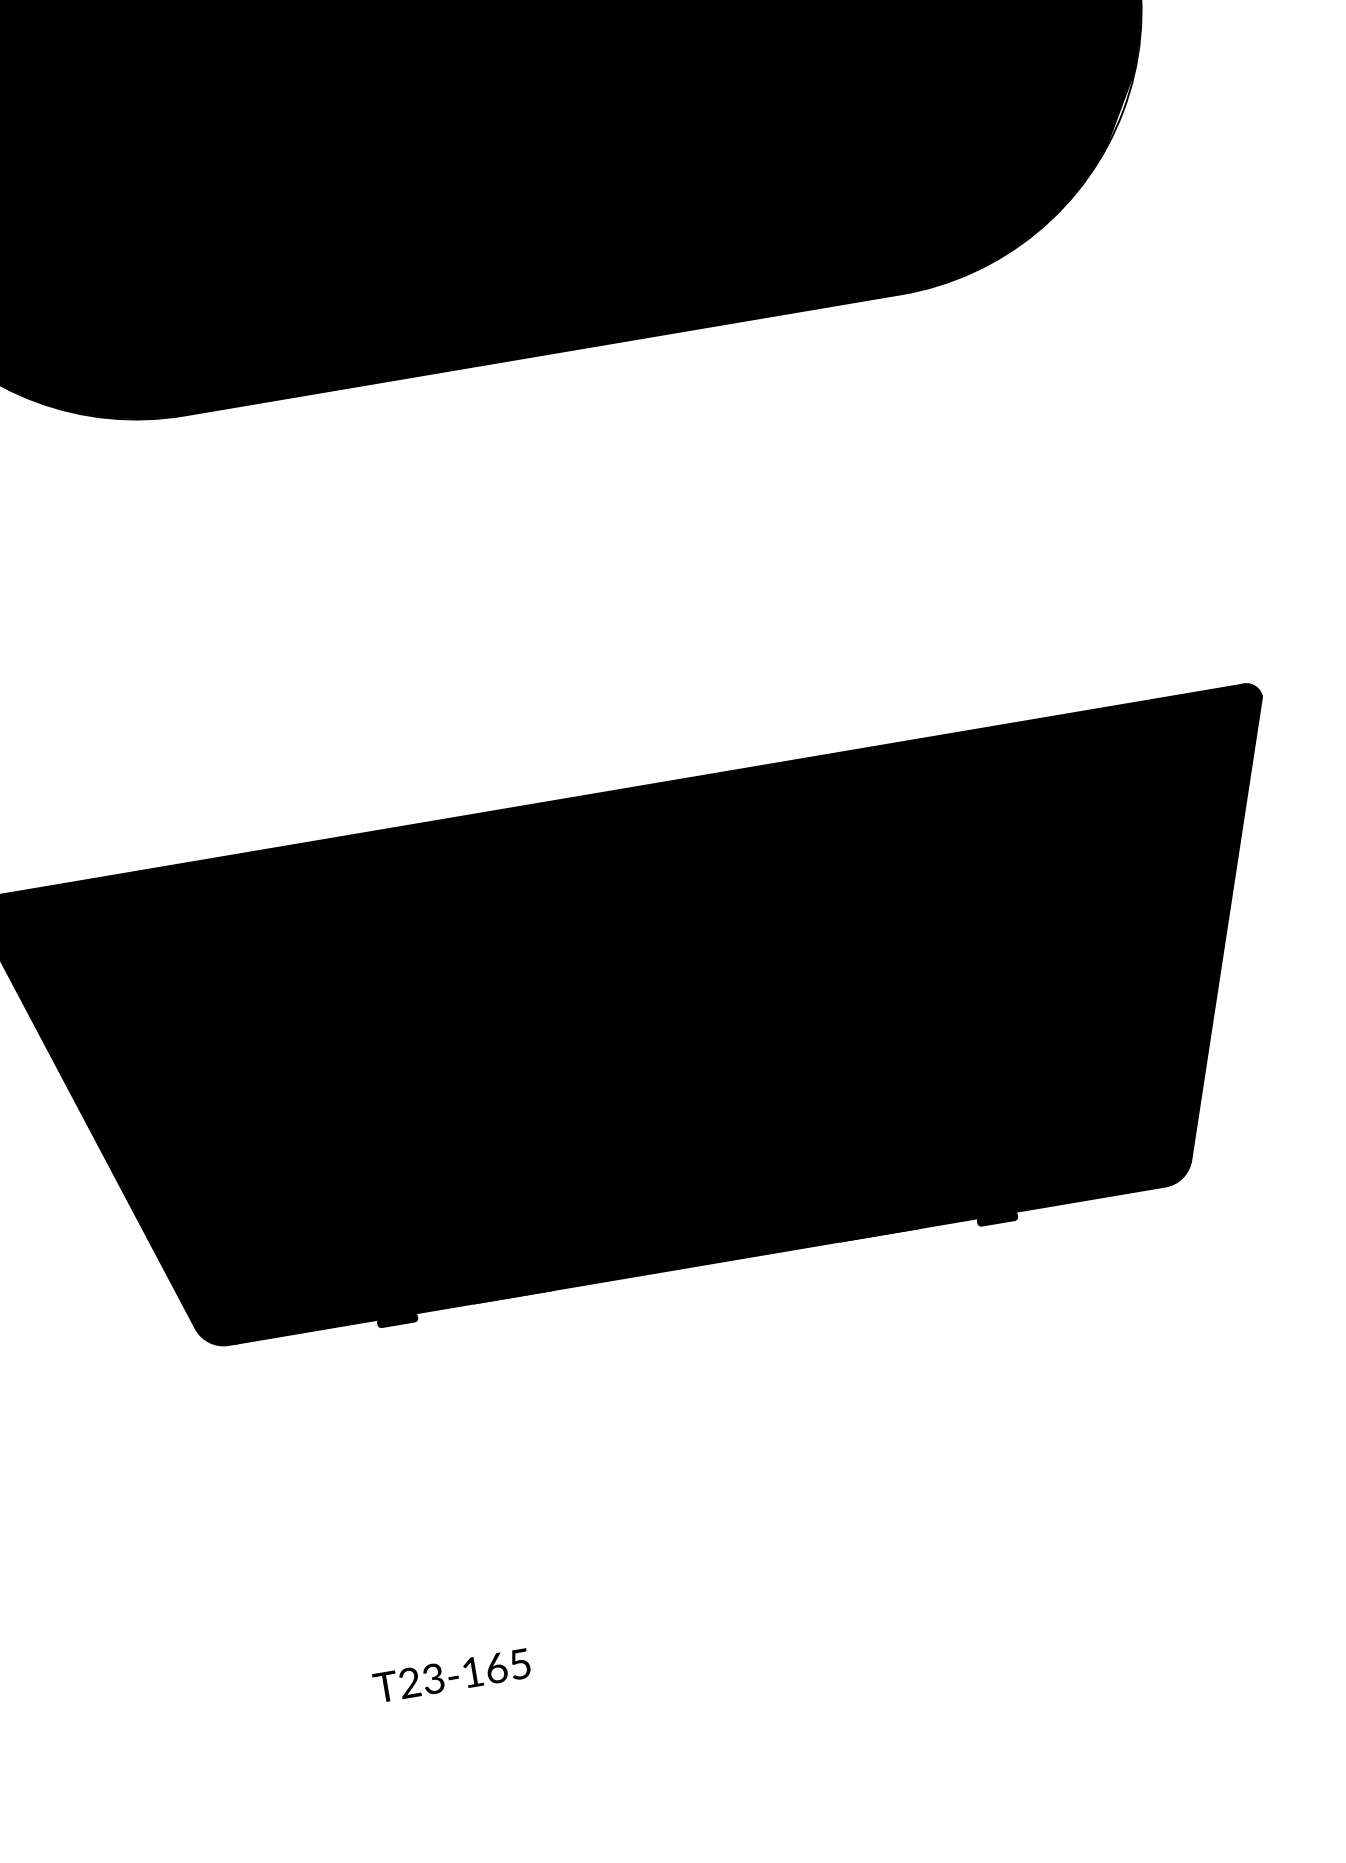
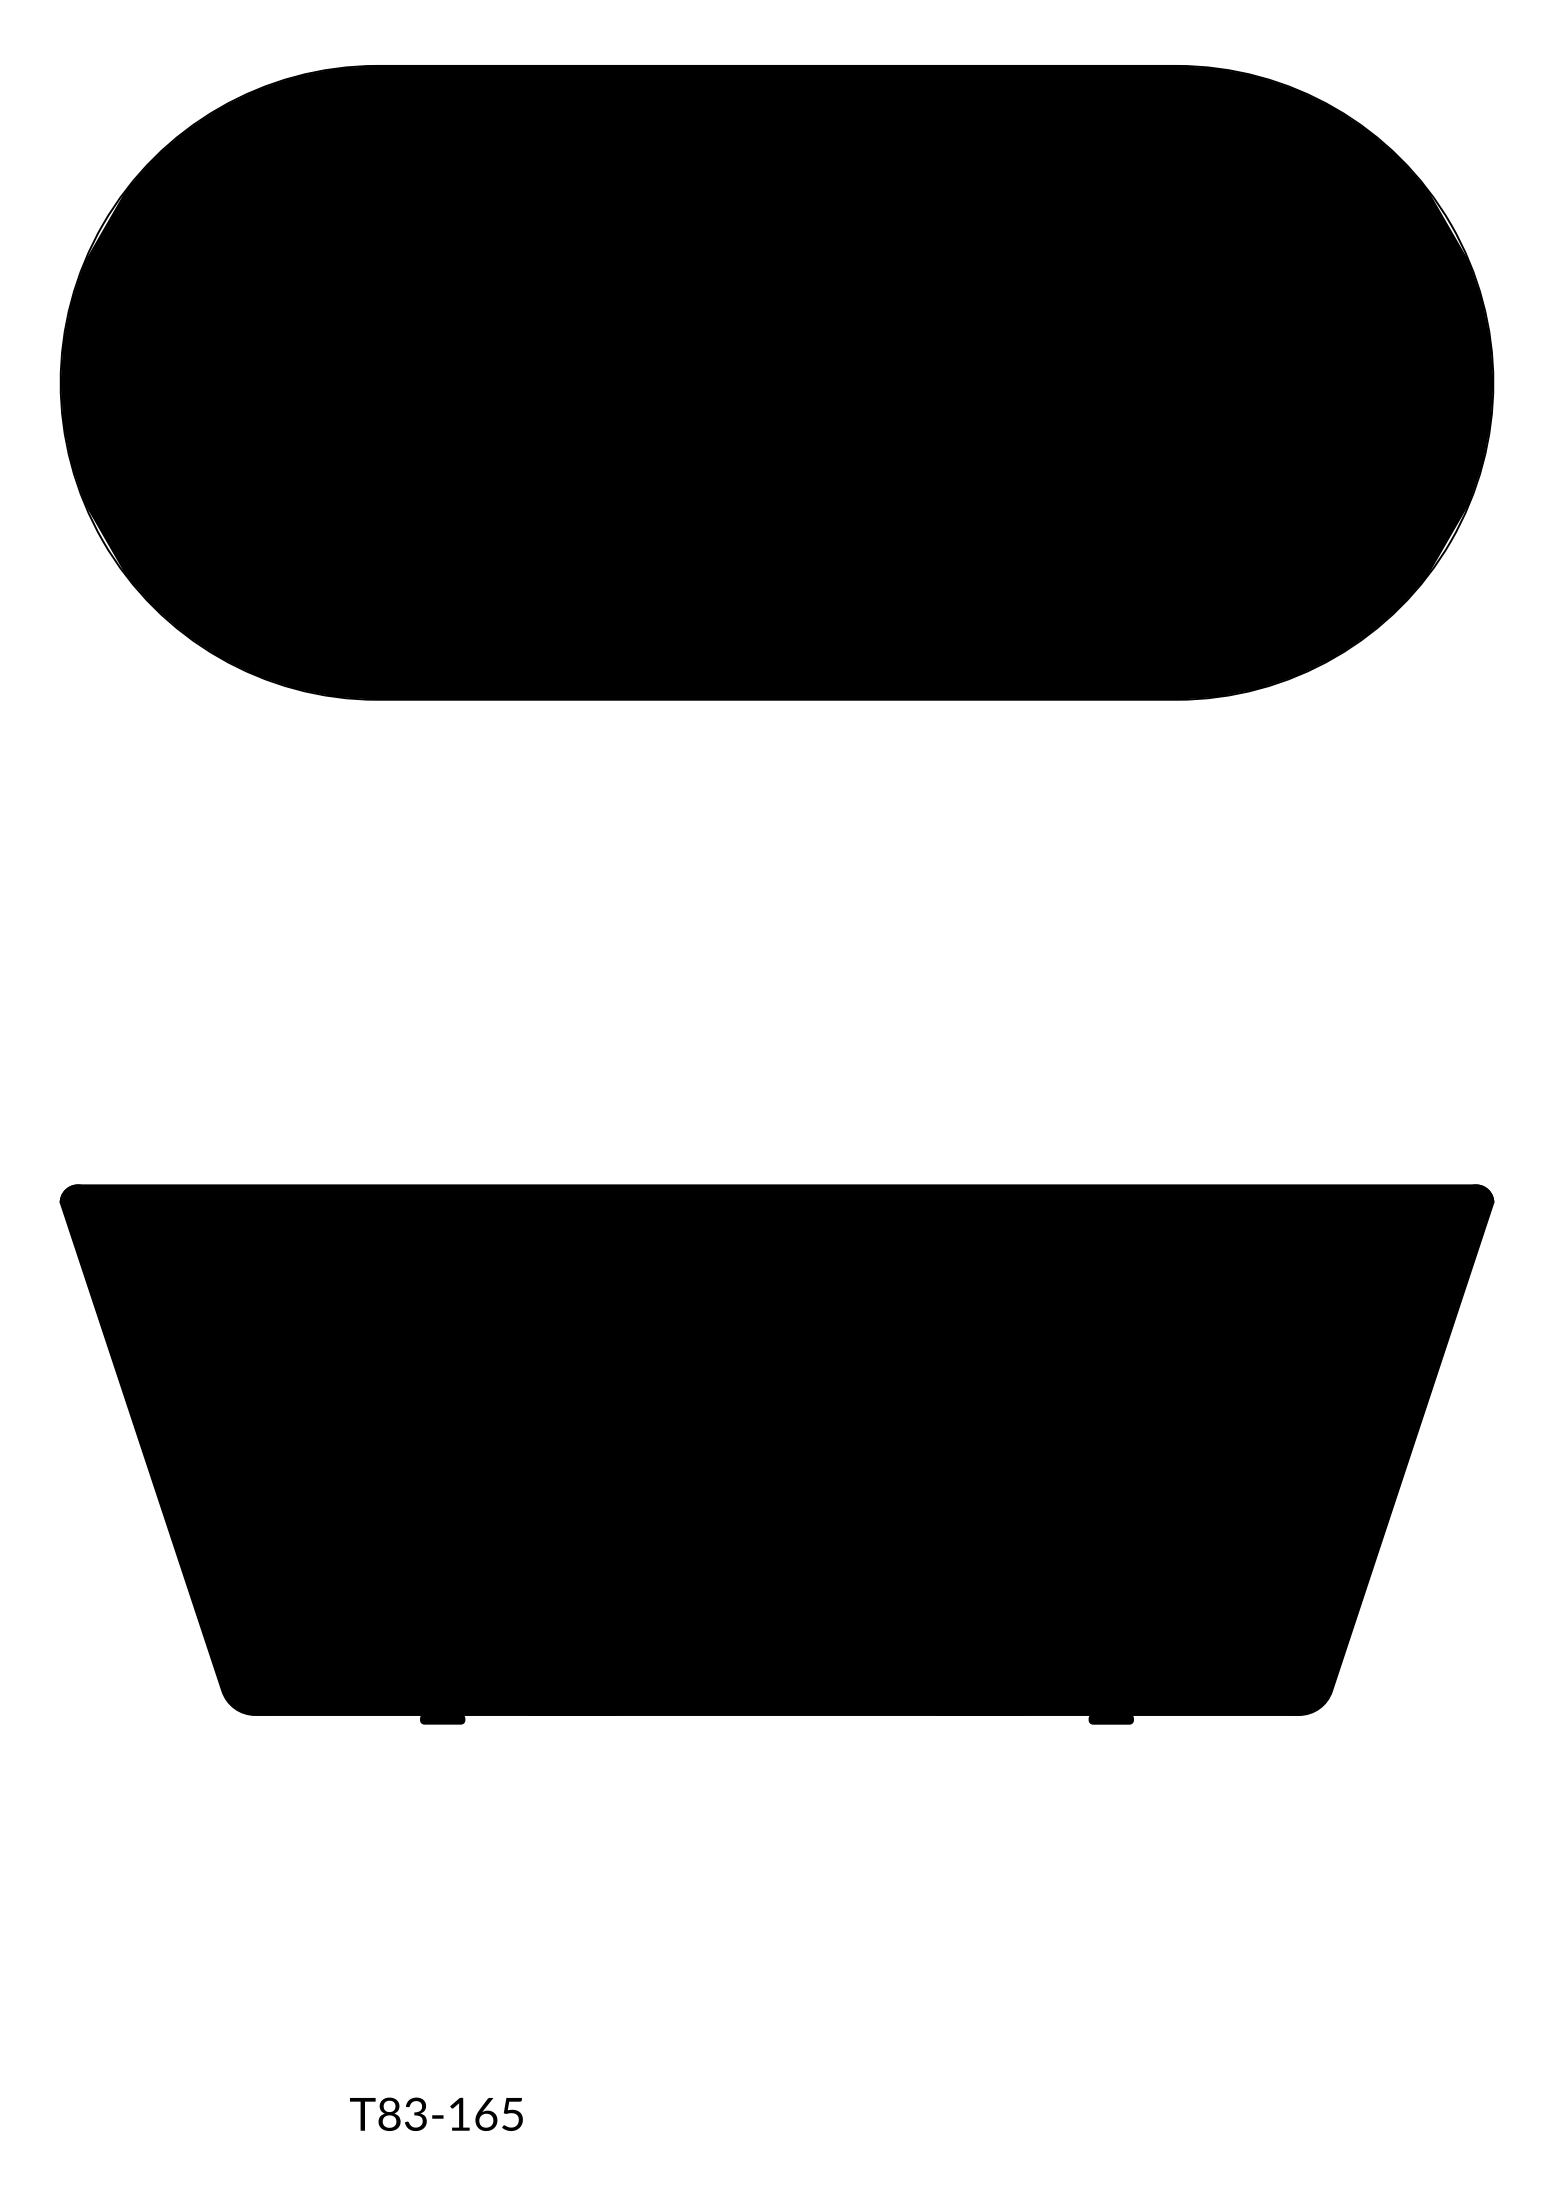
text: (409, 1683) -> (389, 2114), T23-165 -> T83-165

